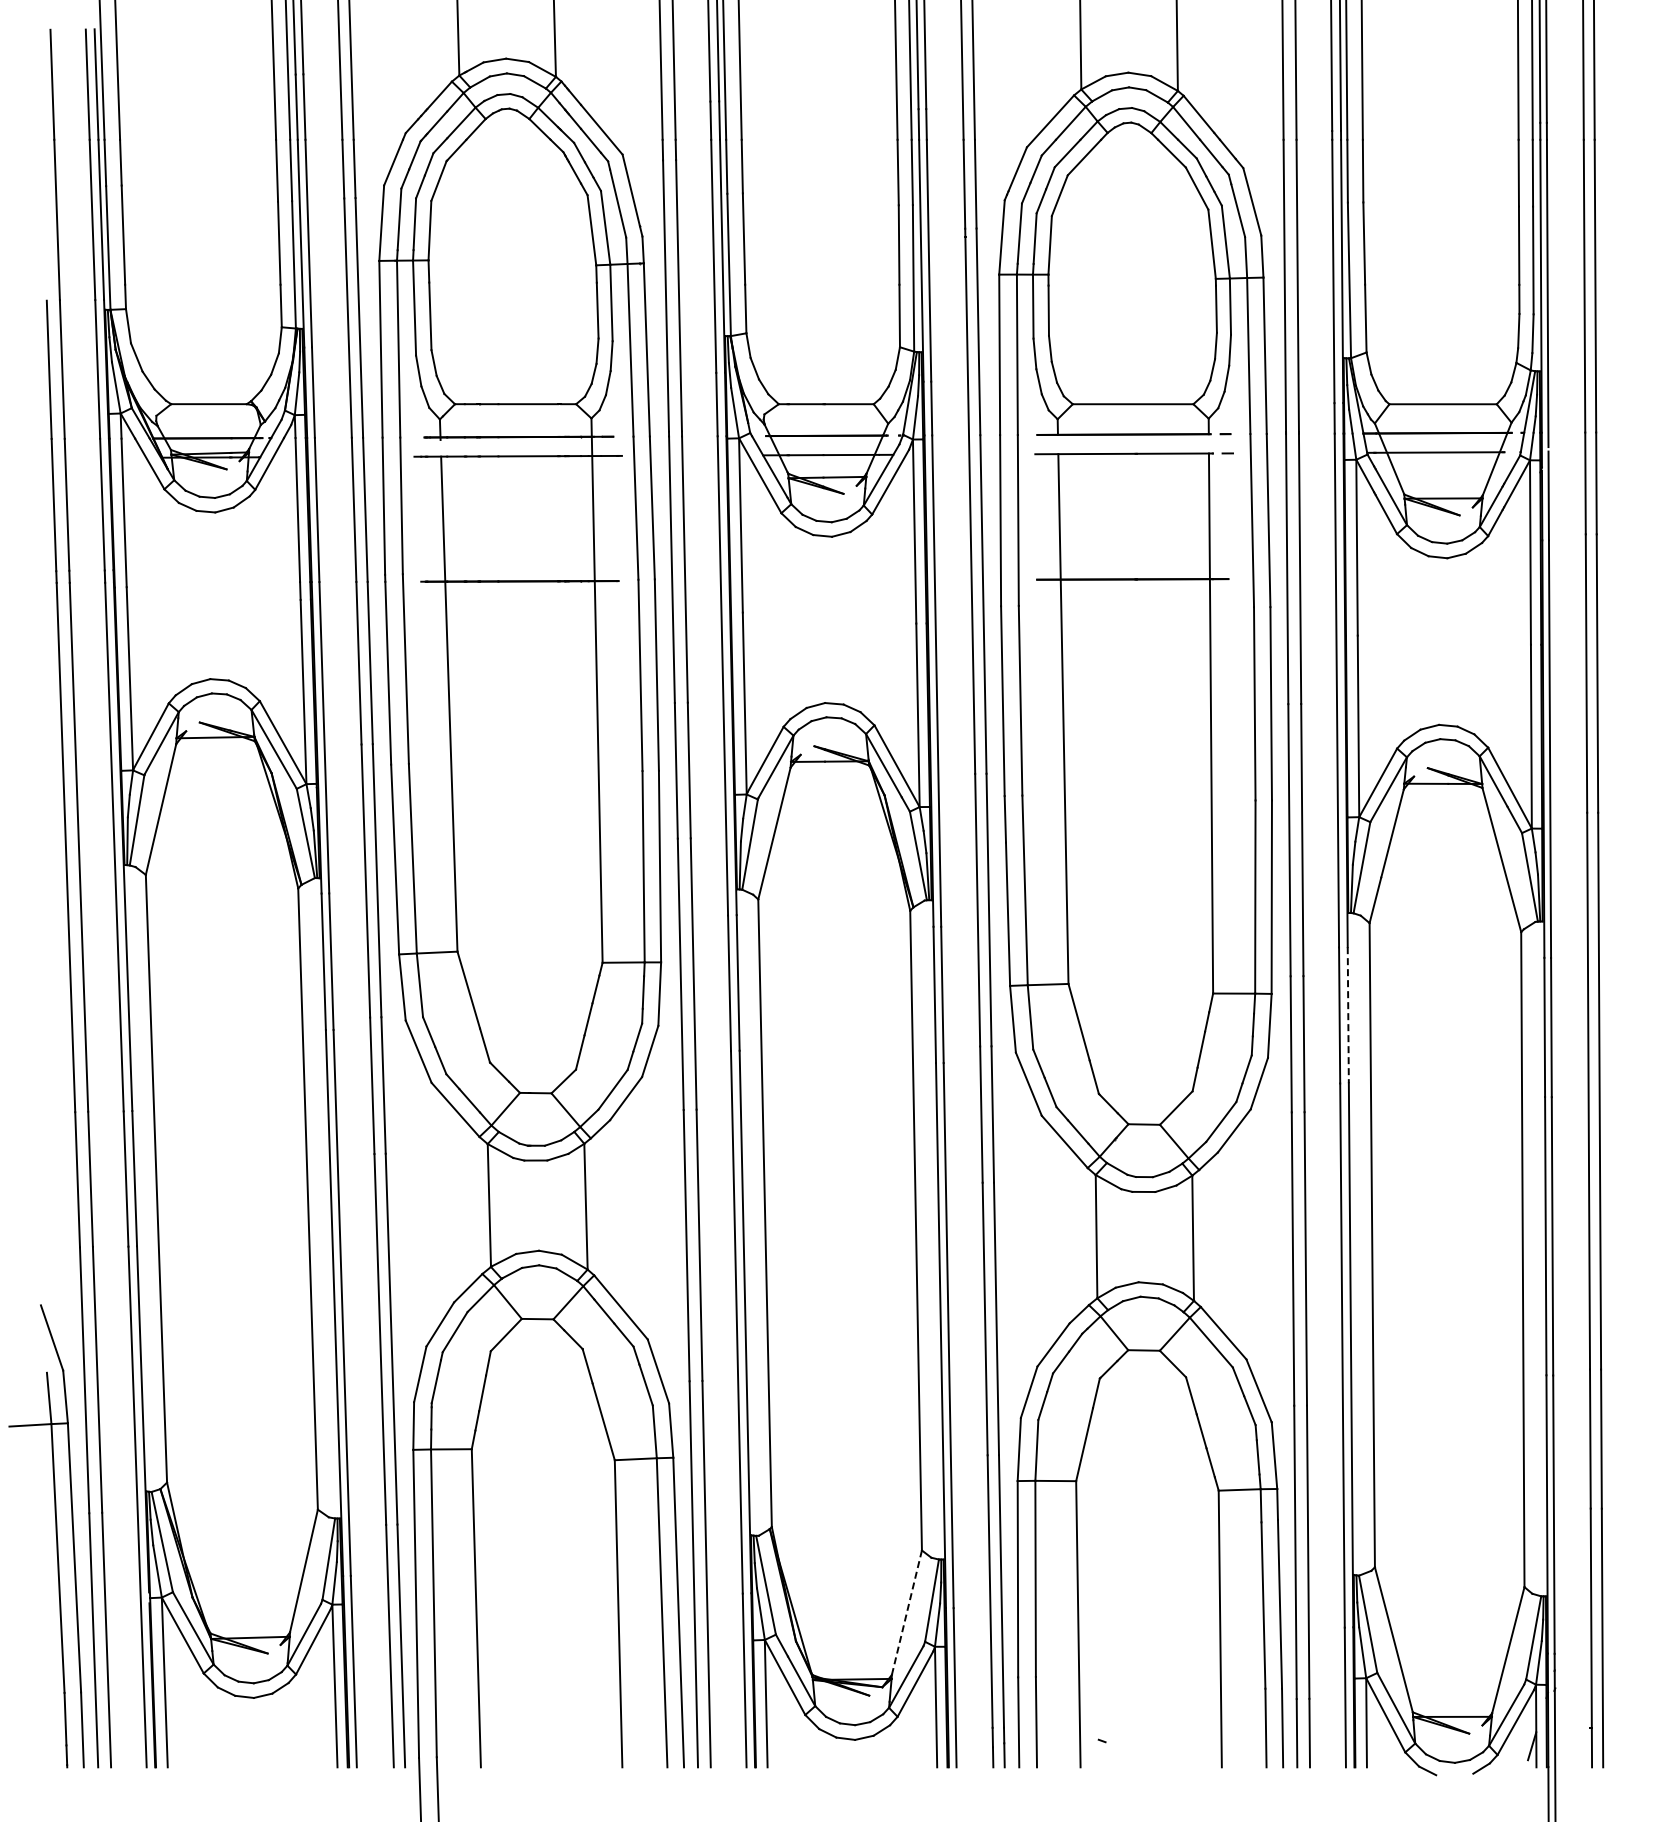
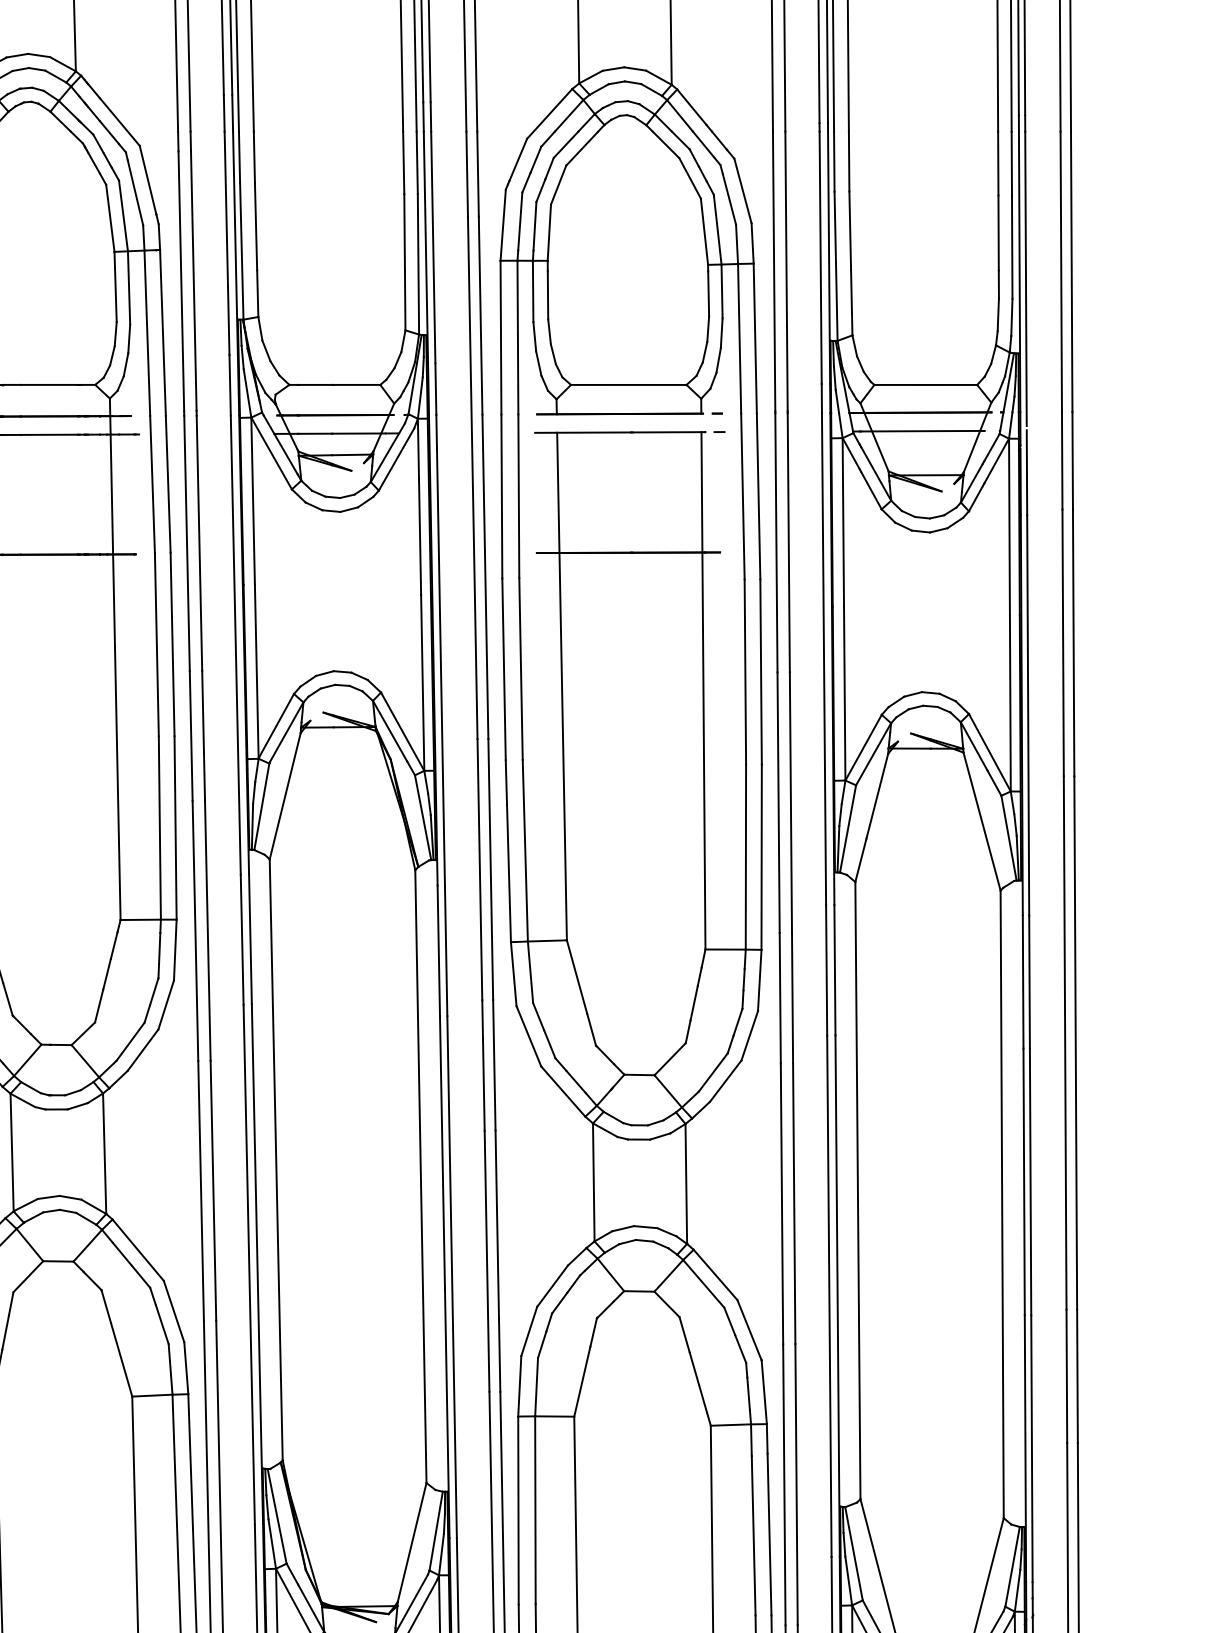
line: (1348, 1015) -> (835, 970), dashed -> solid
line: (906, 1613) -> (411, 1543), dashed -> solid

